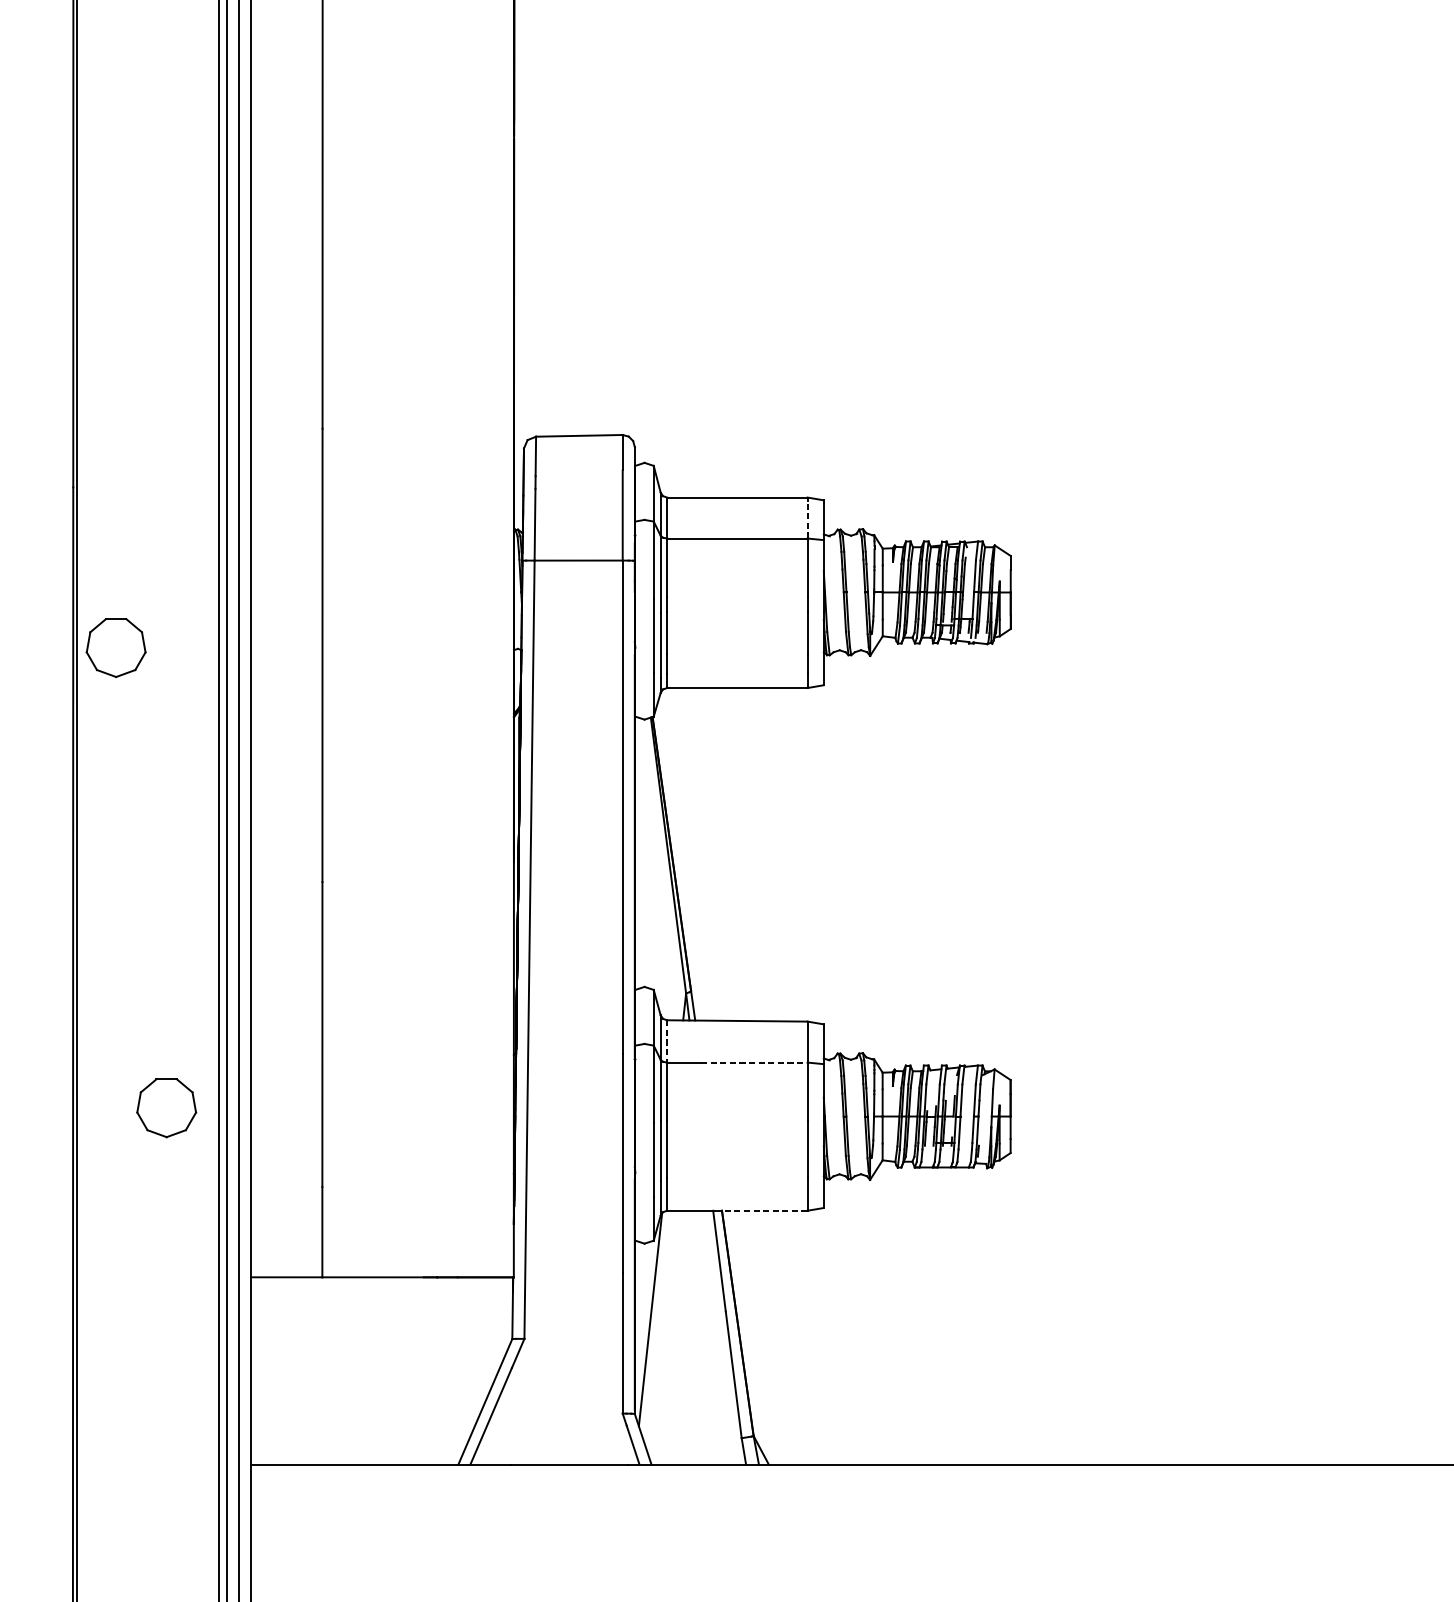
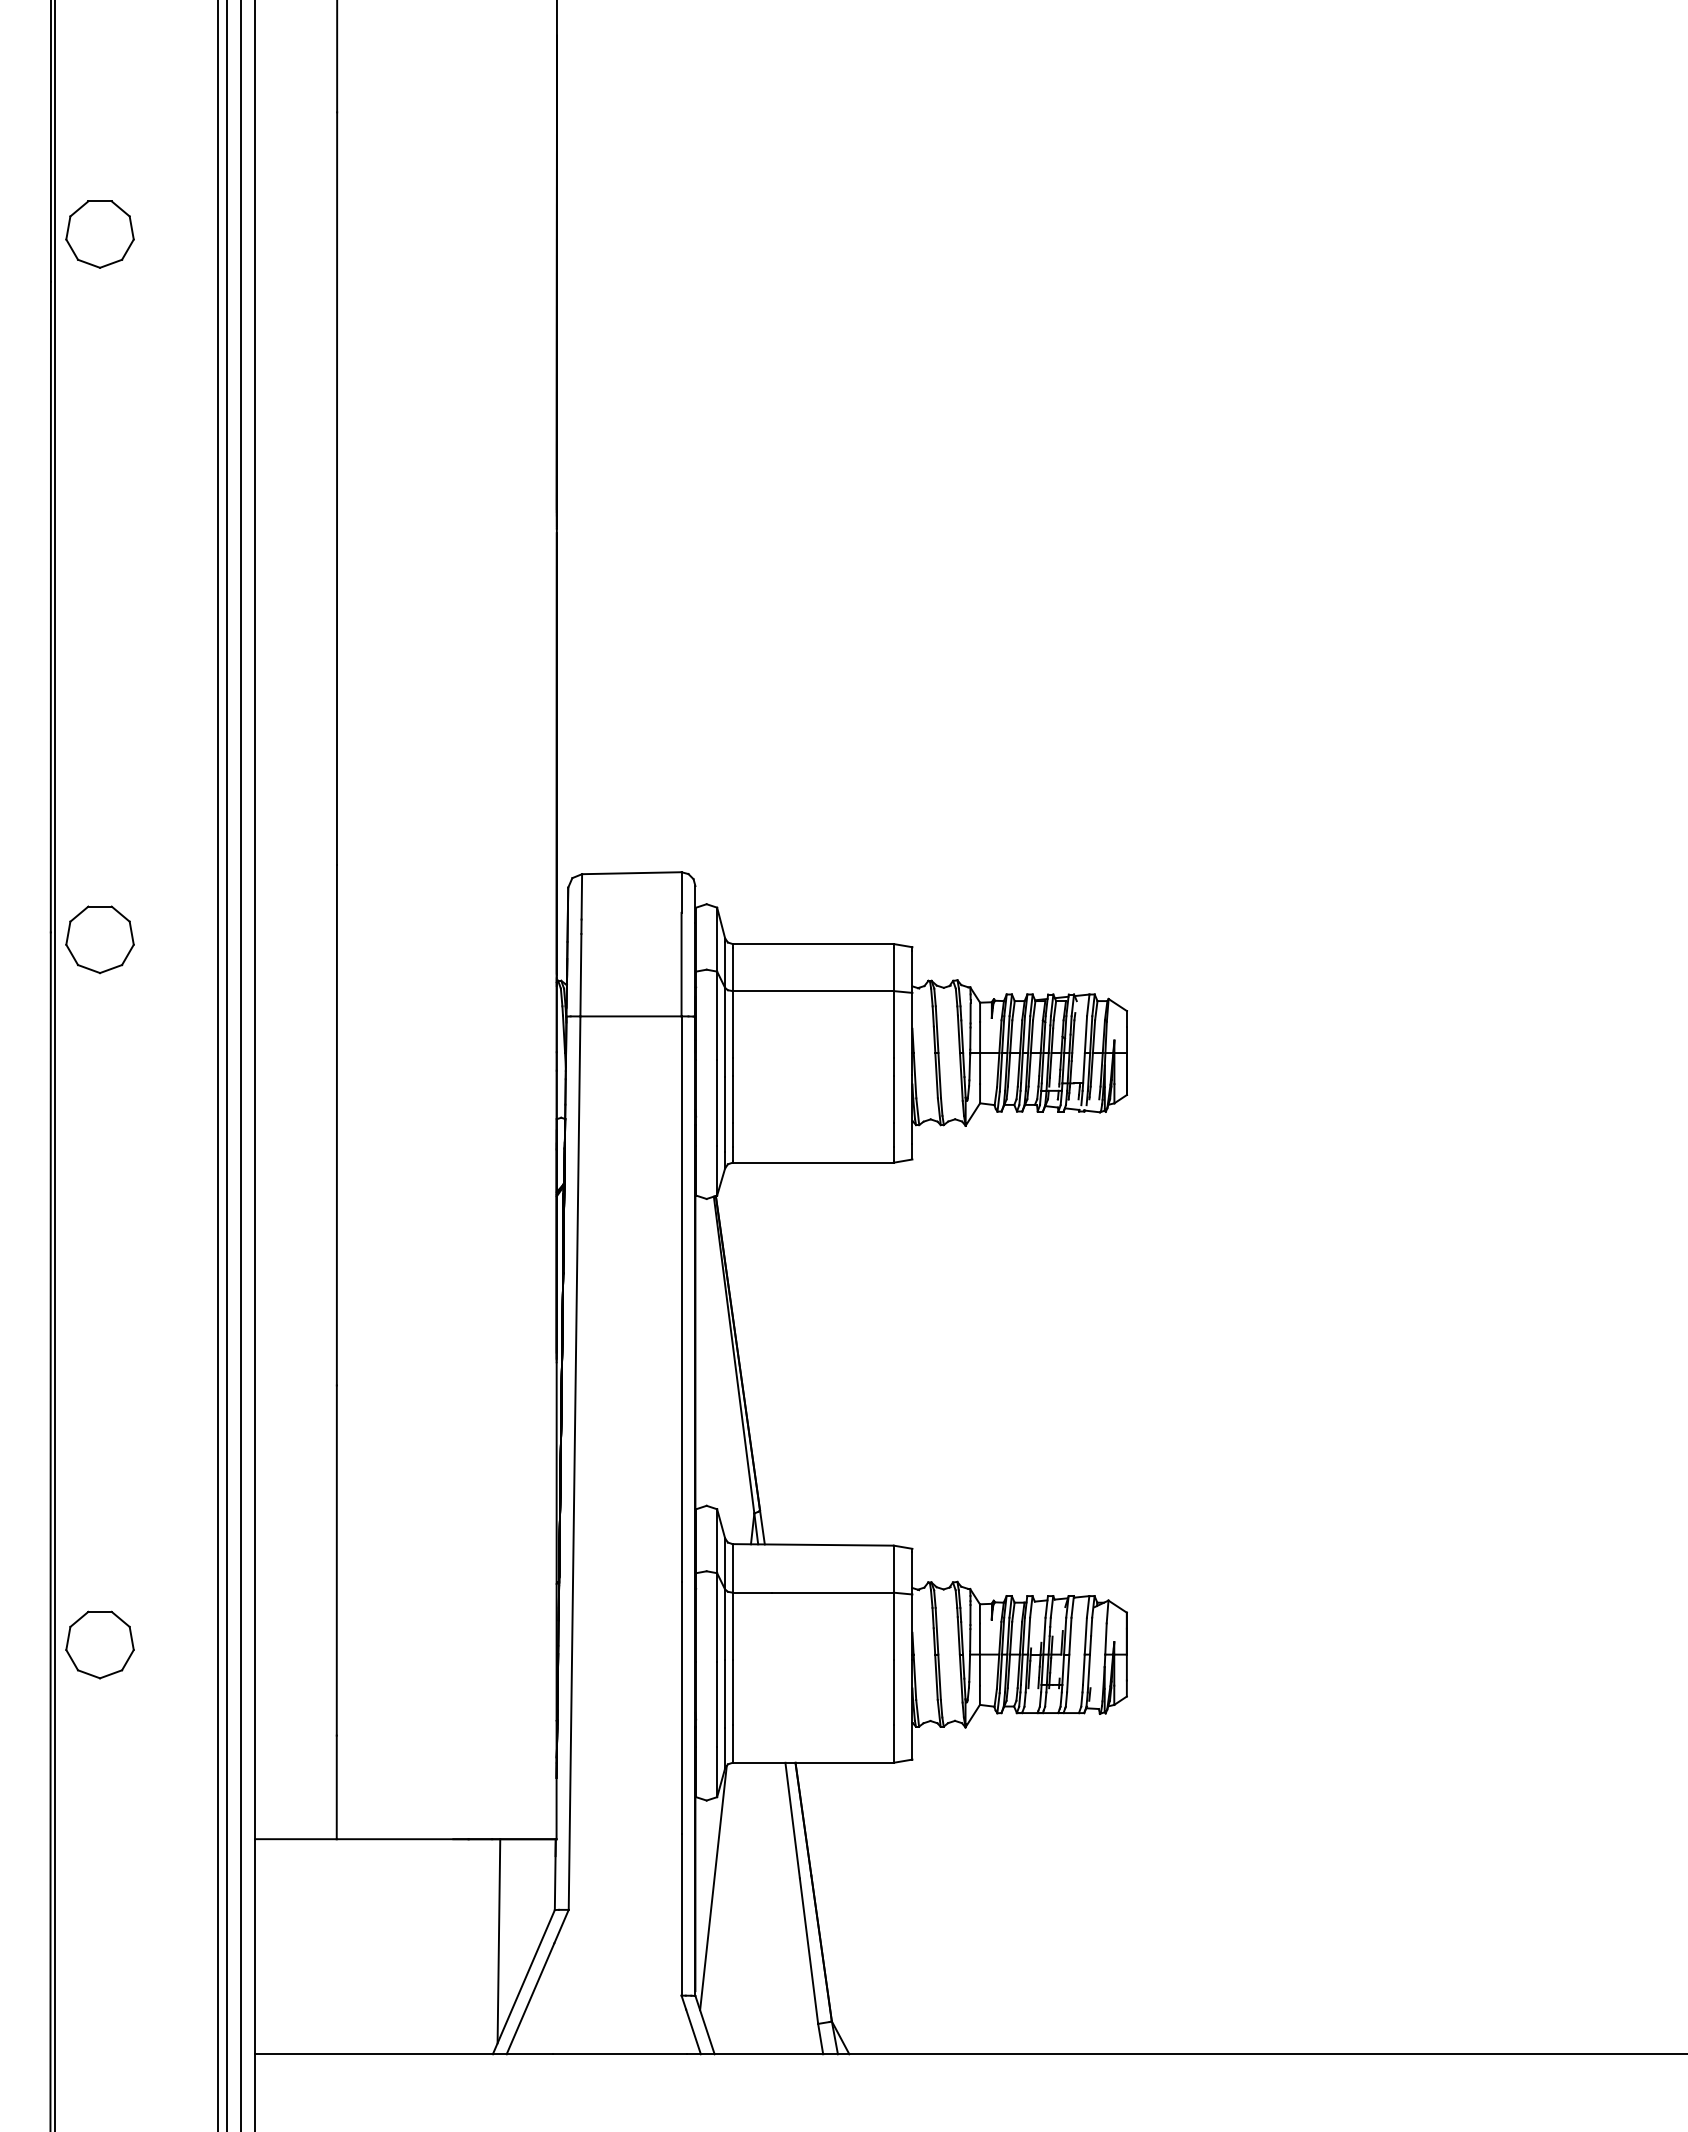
line: (807, 519) -> (893, 969), dashed -> solid
part: (115, 647) -> (99, 939), moved
line: (667, 1041) -> (732, 1568), dashed -> solid
line: (755, 1062) -> (833, 1592), dashed -> solid
part: (166, 1107) -> (99, 1644), moved
line: (764, 1210) -> (844, 1762), dashed -> solid
line: (463, 1366) -> (498, 1941), added

